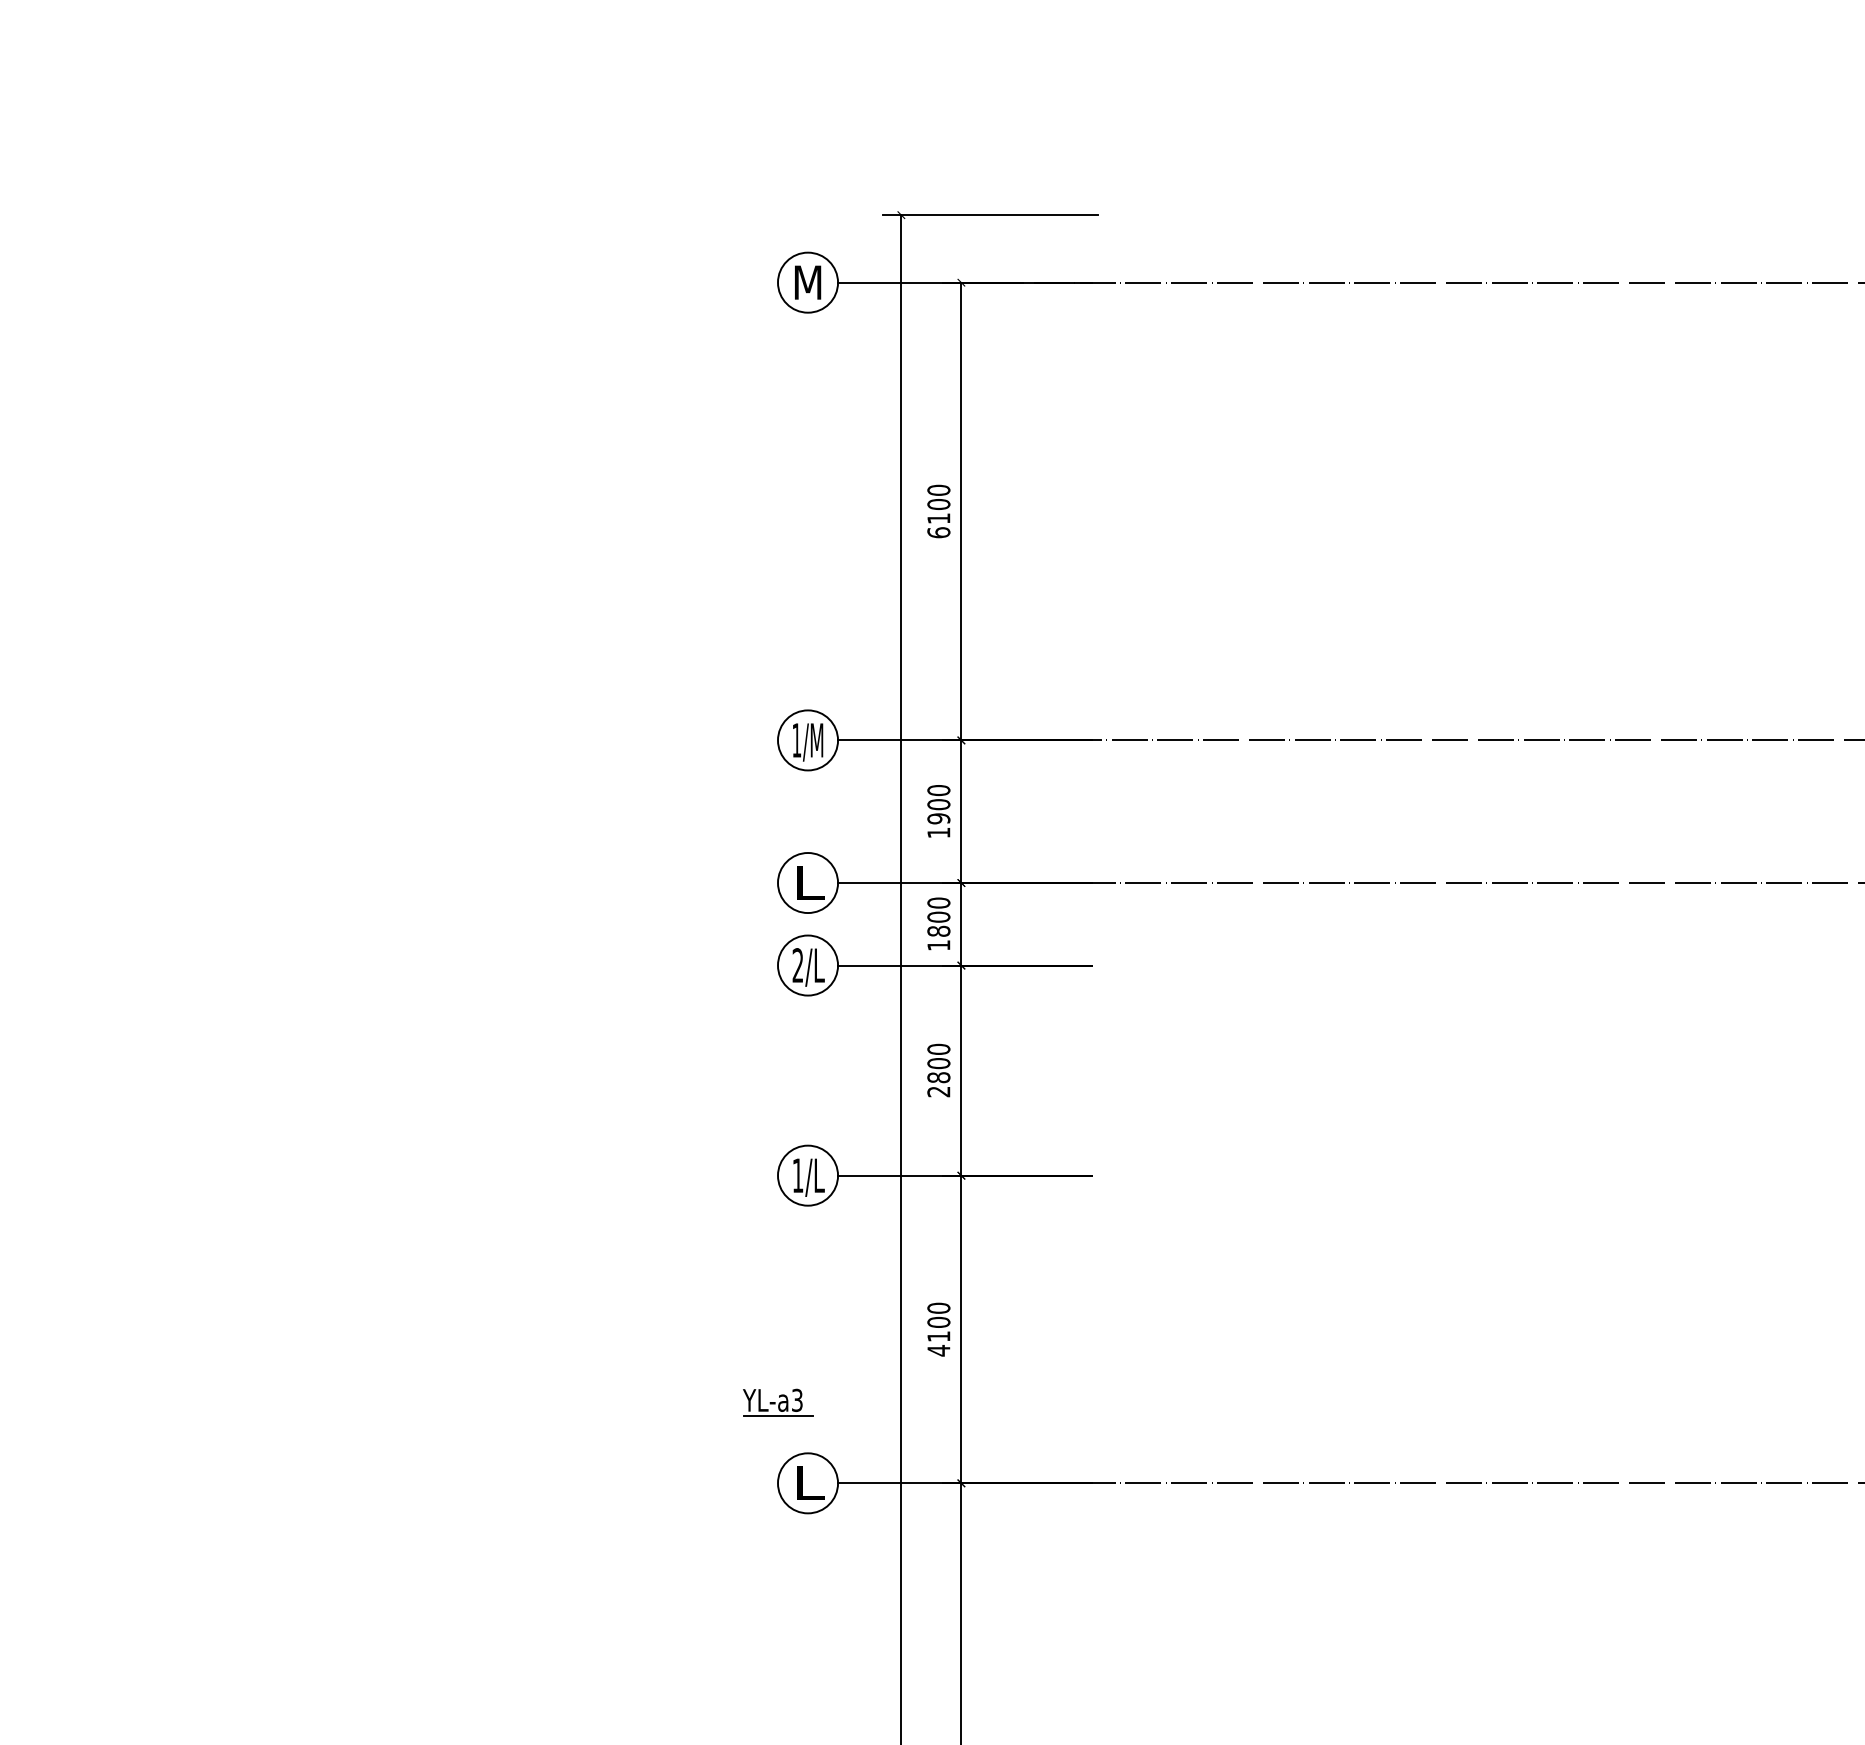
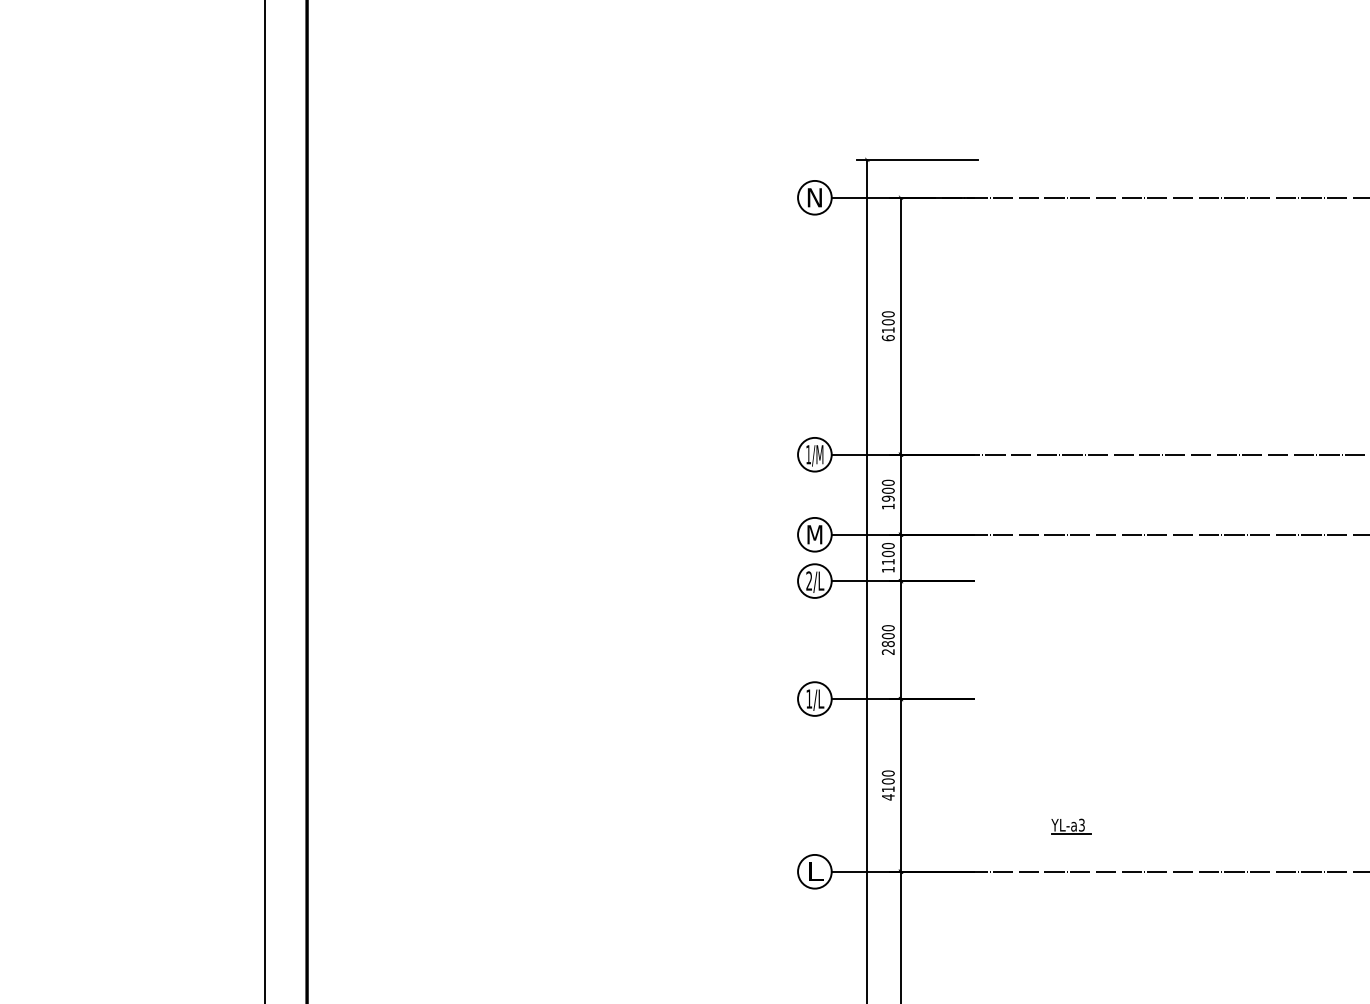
text: (807, 282) -> (814, 197), M -> N
text: (809, 882) -> (815, 534), L -> M
text: (937, 930) -> (887, 561), 1800 -> 1100
part: (778, 1402) -> (1071, 826), moved

